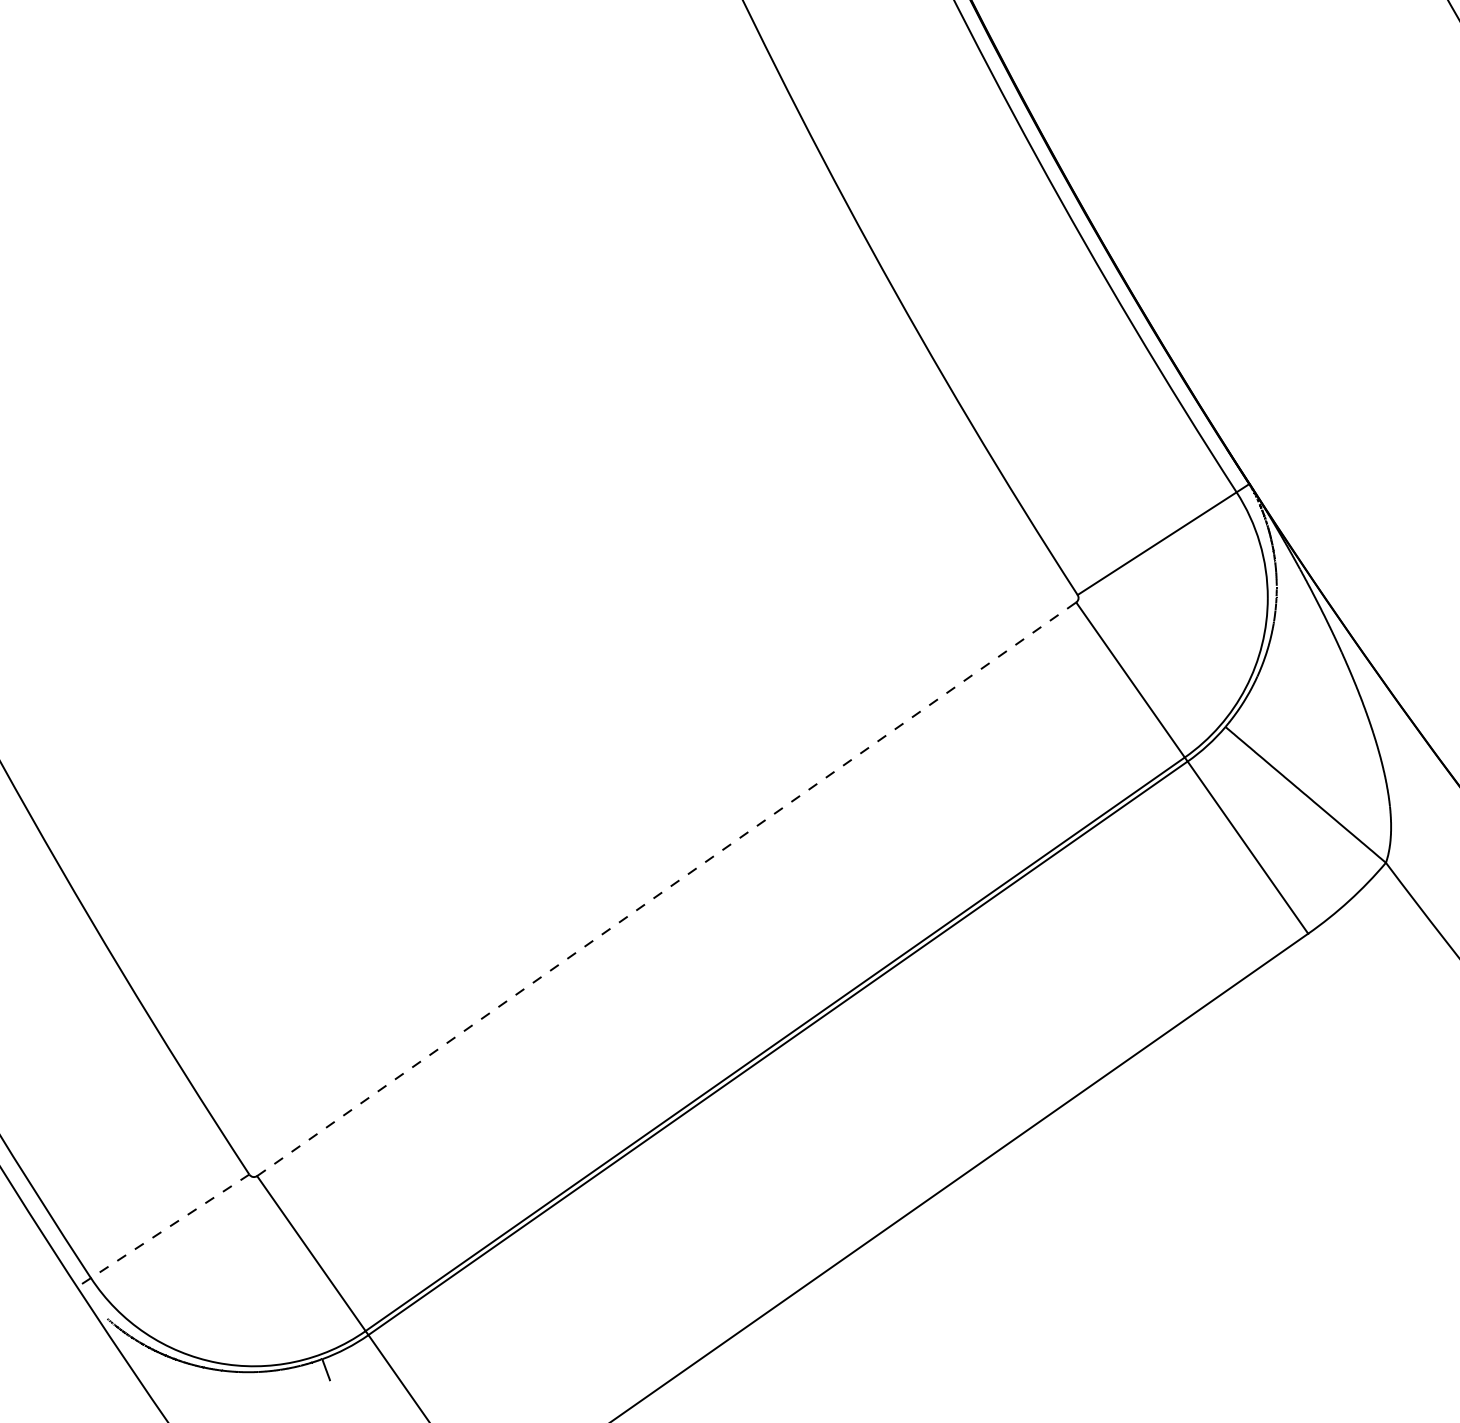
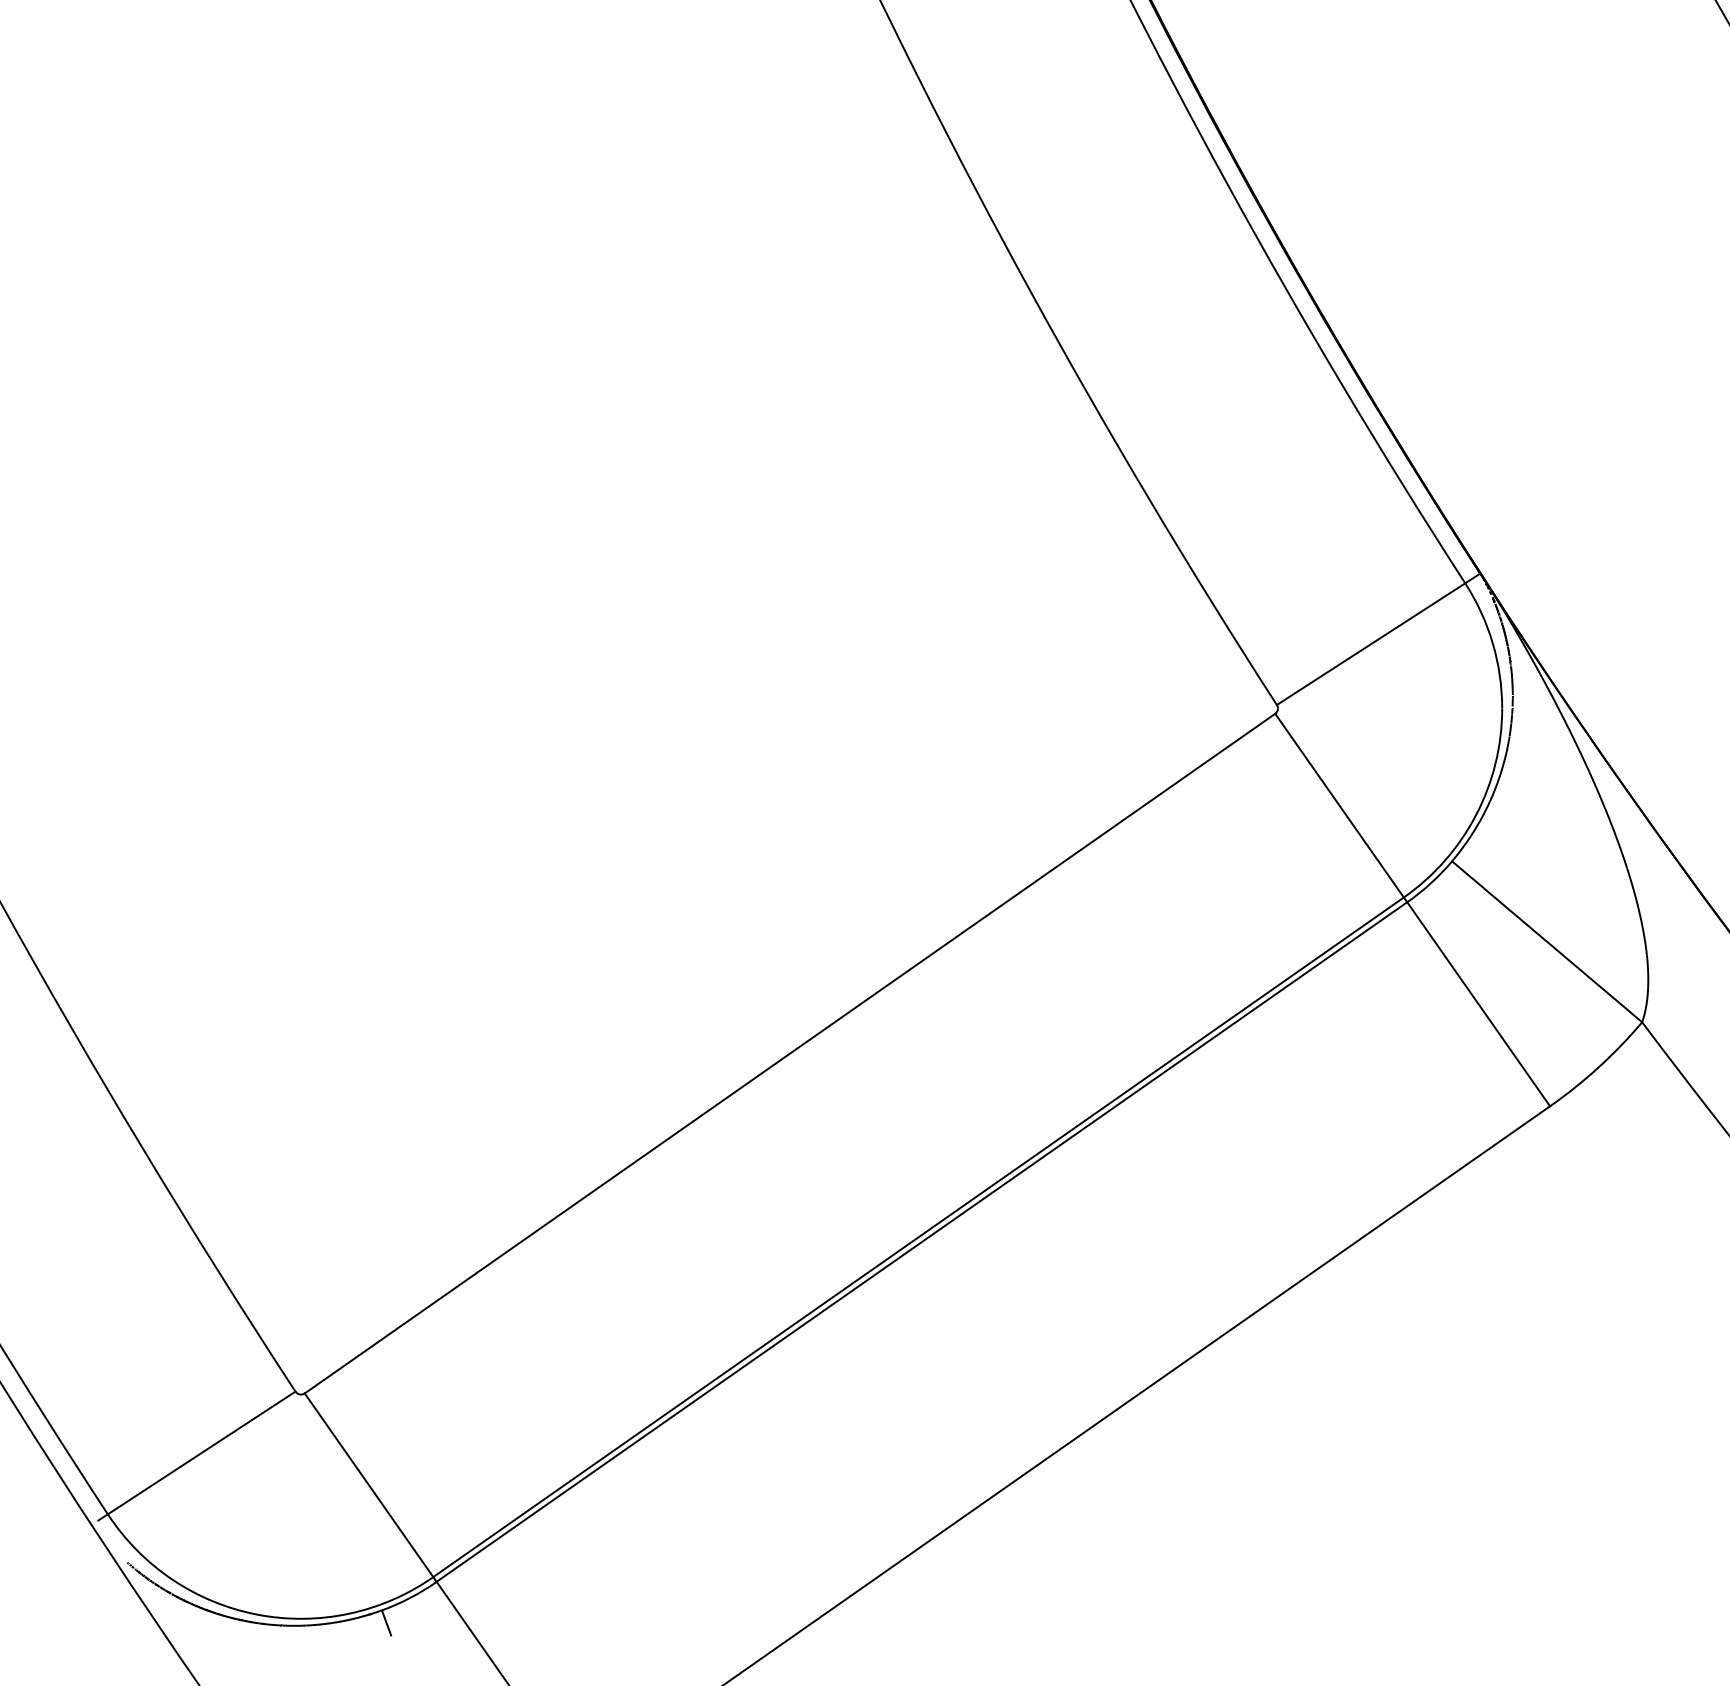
line: (666, 889) -> (789, 1053), dashed -> solid
line: (170, 1226) -> (202, 1453), dashed -> solid

